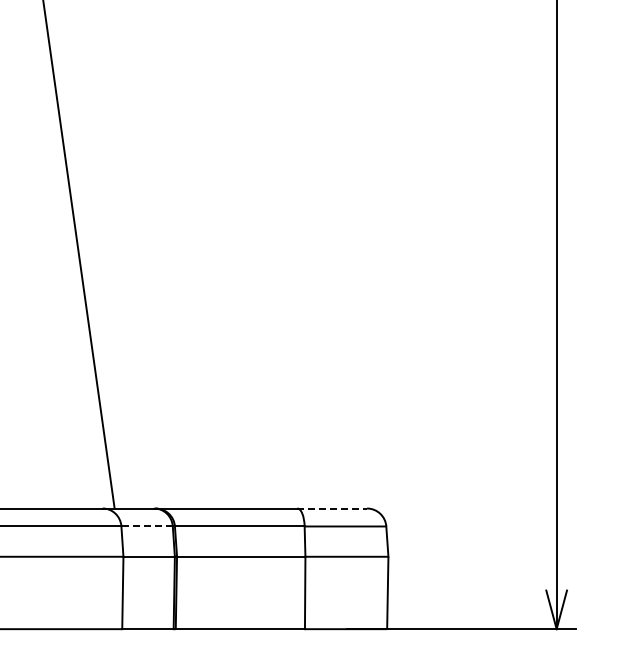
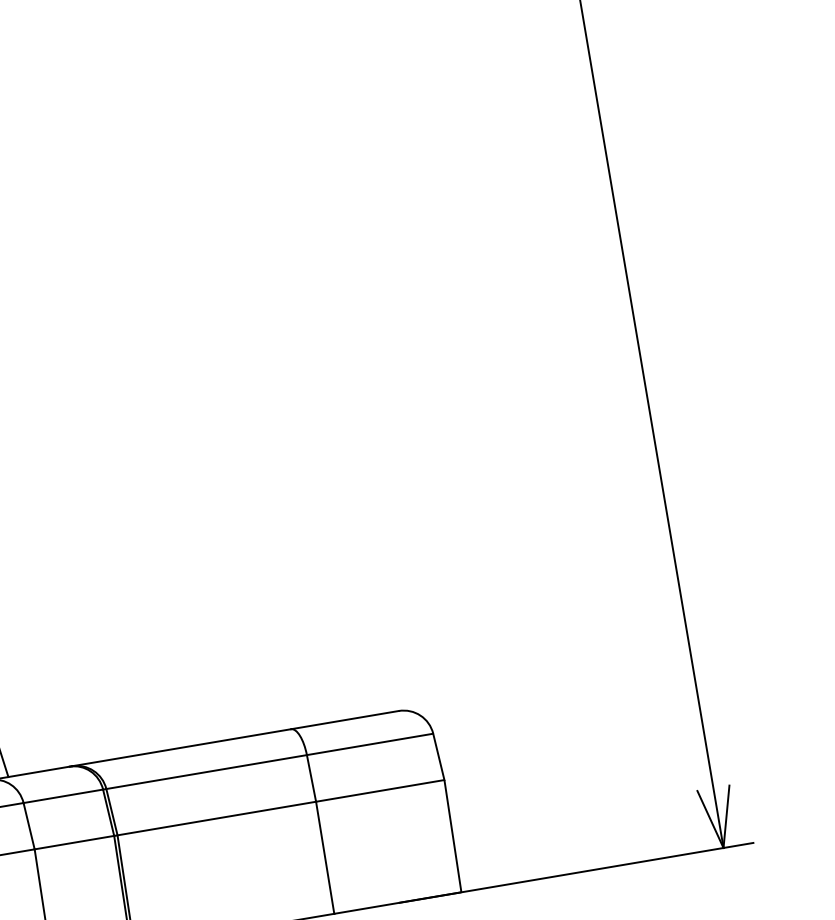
line: (332, 508) -> (345, 720), dashed -> solid
line: (147, 526) -> (63, 796), dashed -> solid

